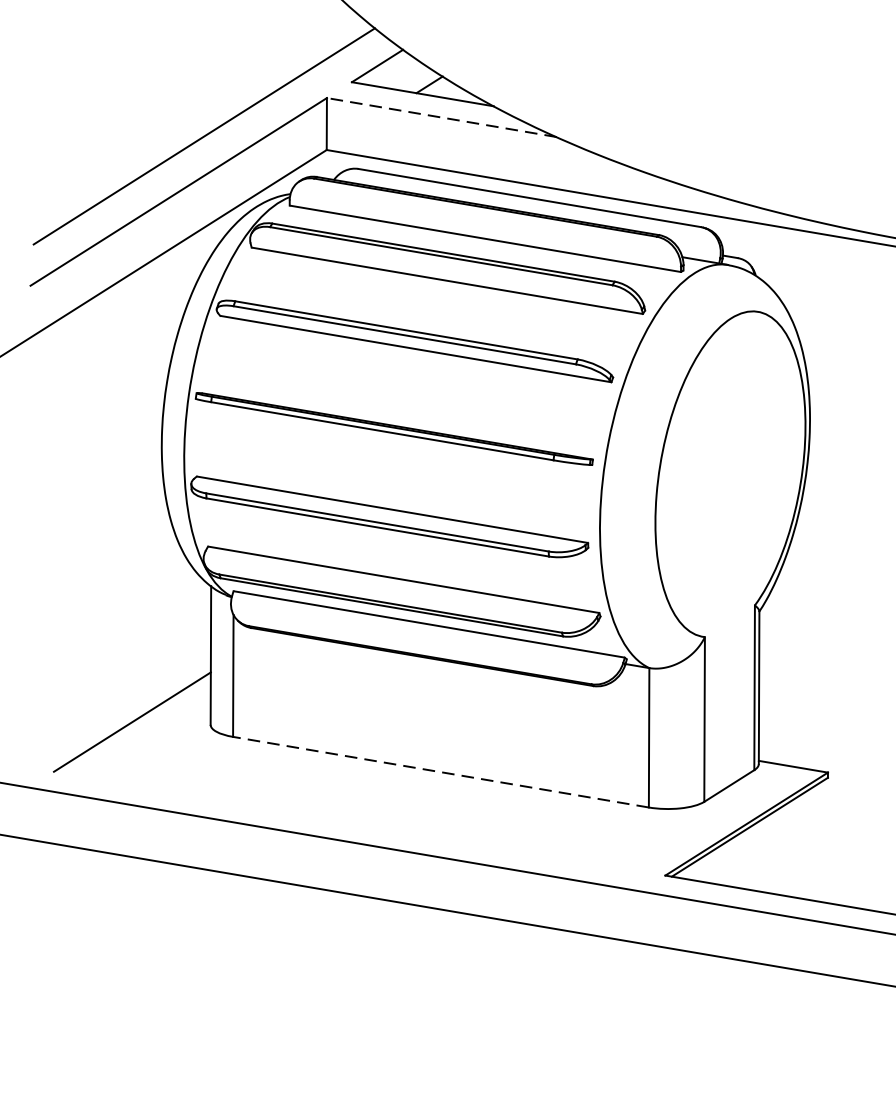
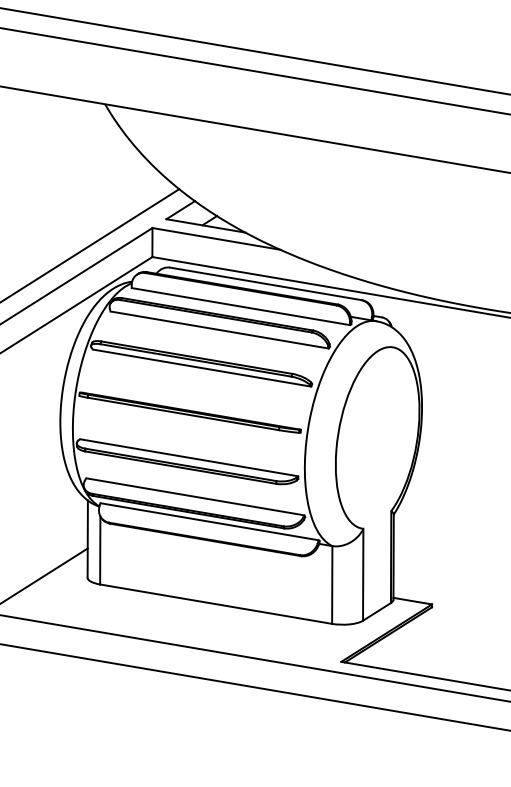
line: (441, 116) -> (216, 238), dashed -> solid
line: (441, 772) -> (216, 604), dashed -> solid

